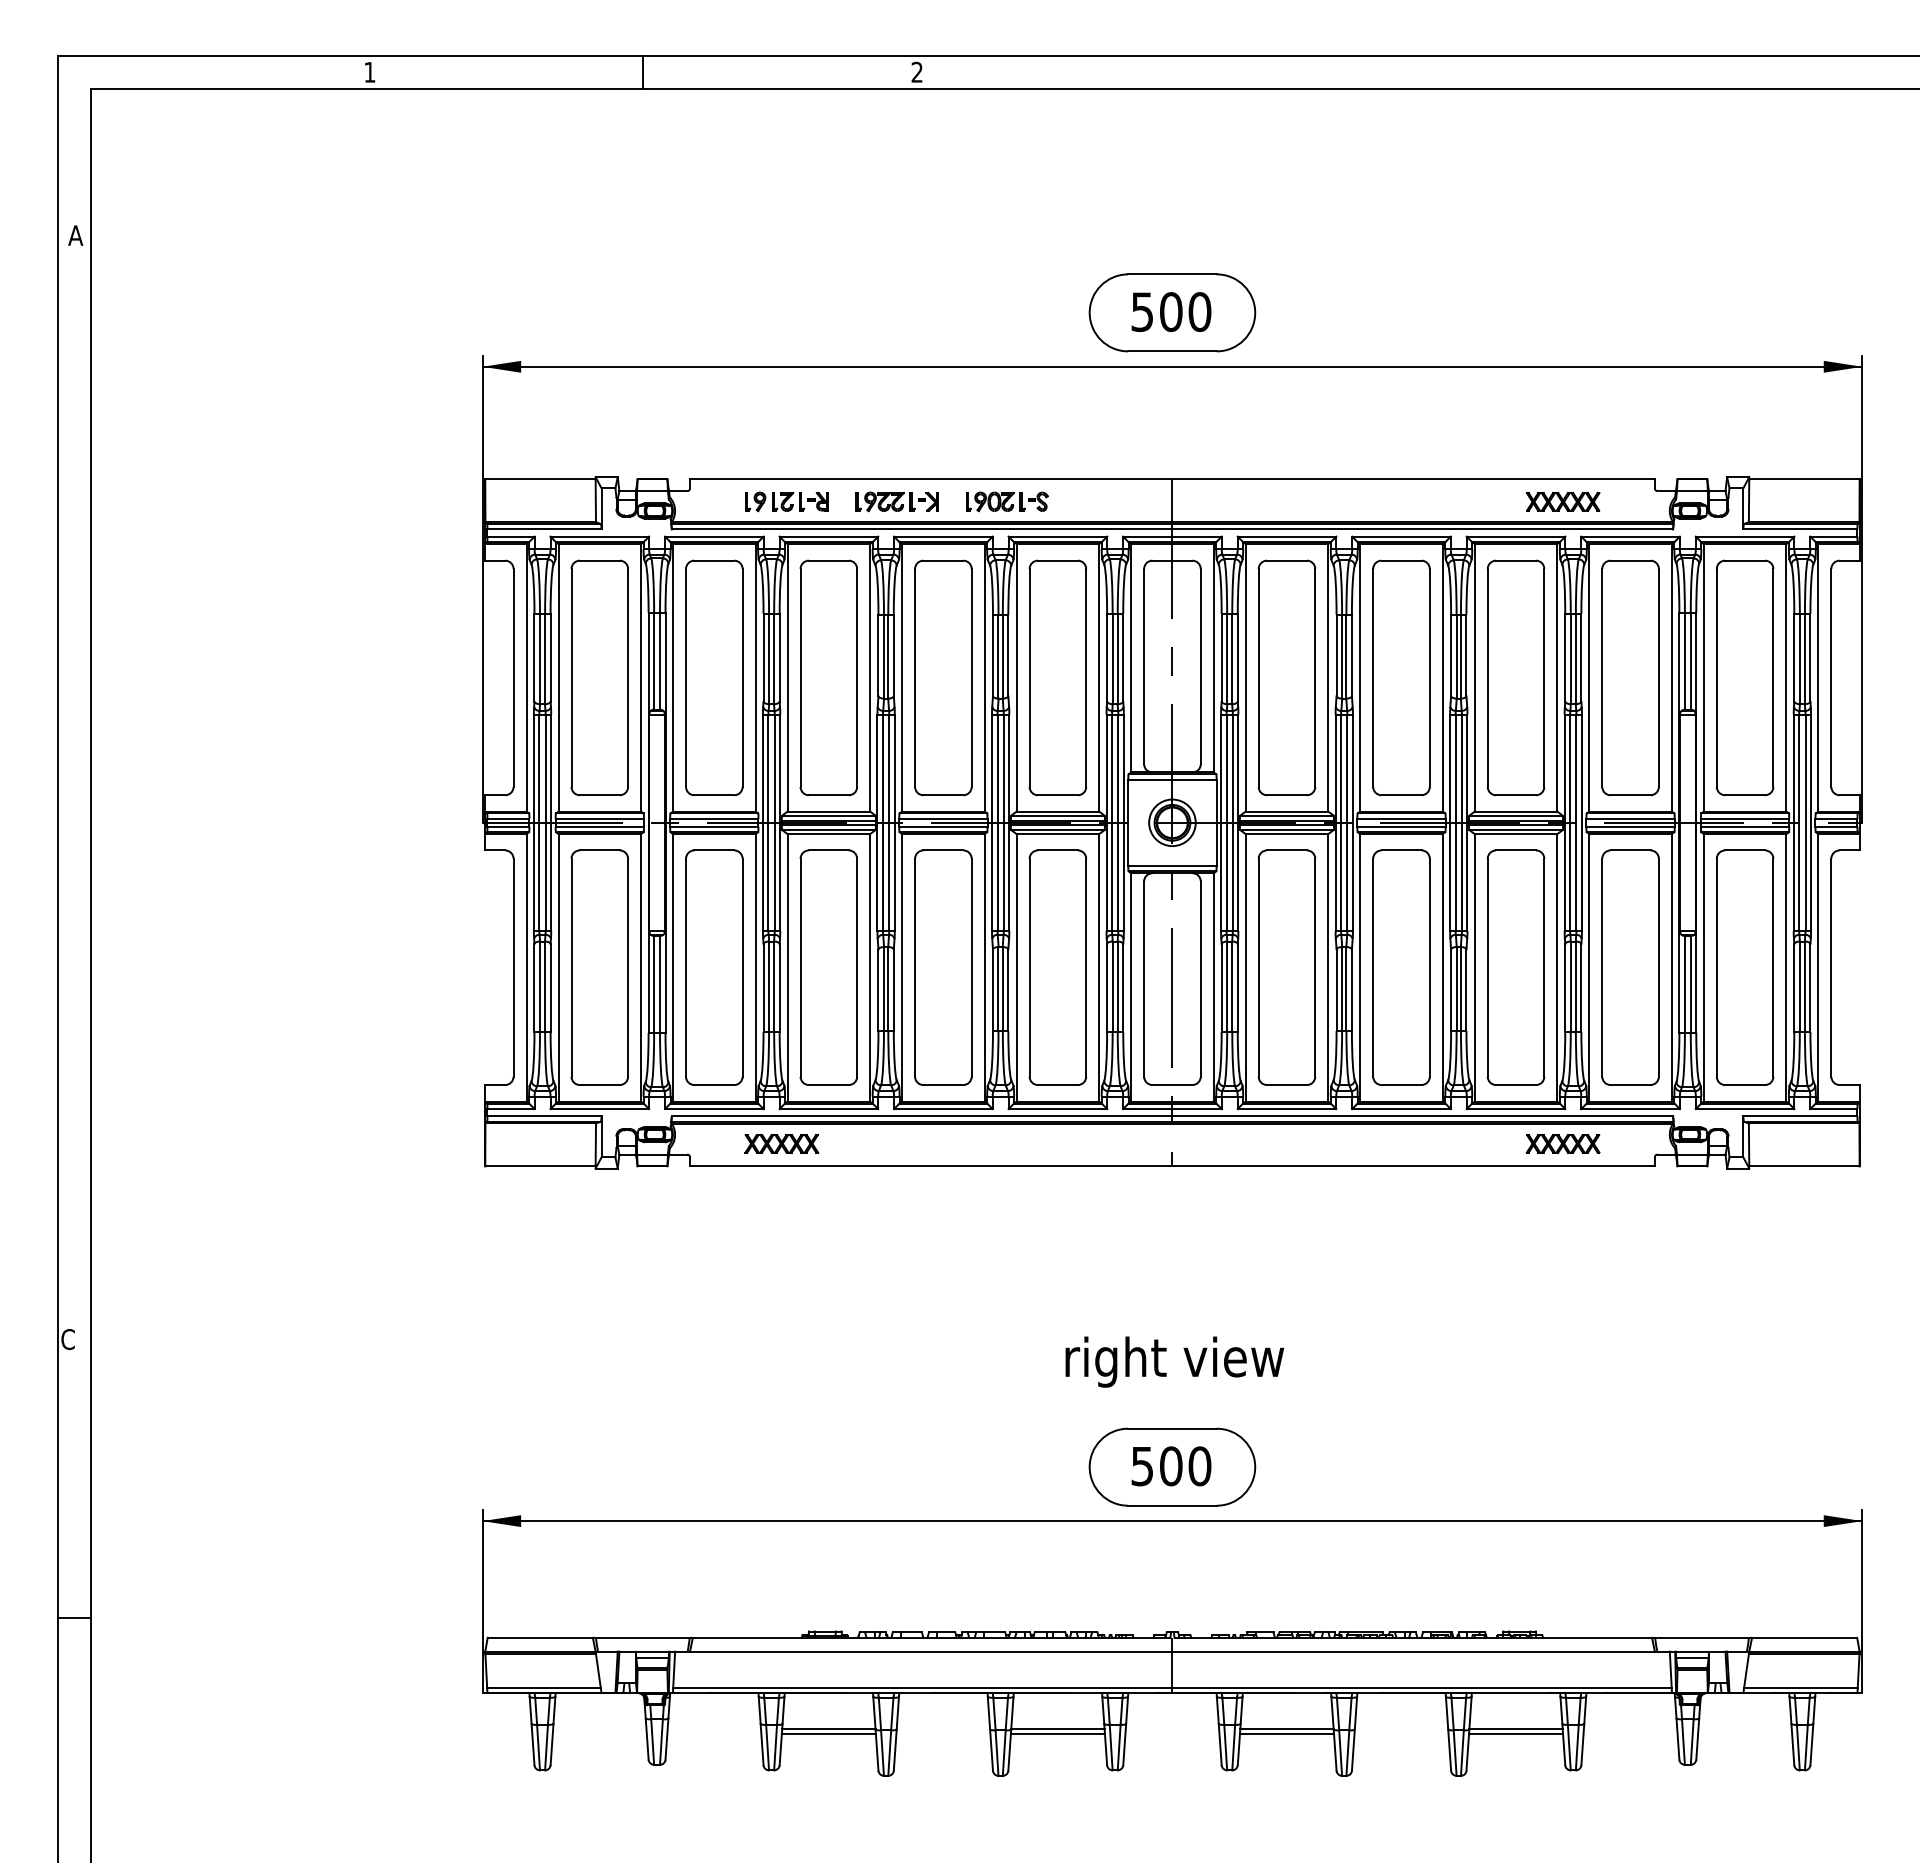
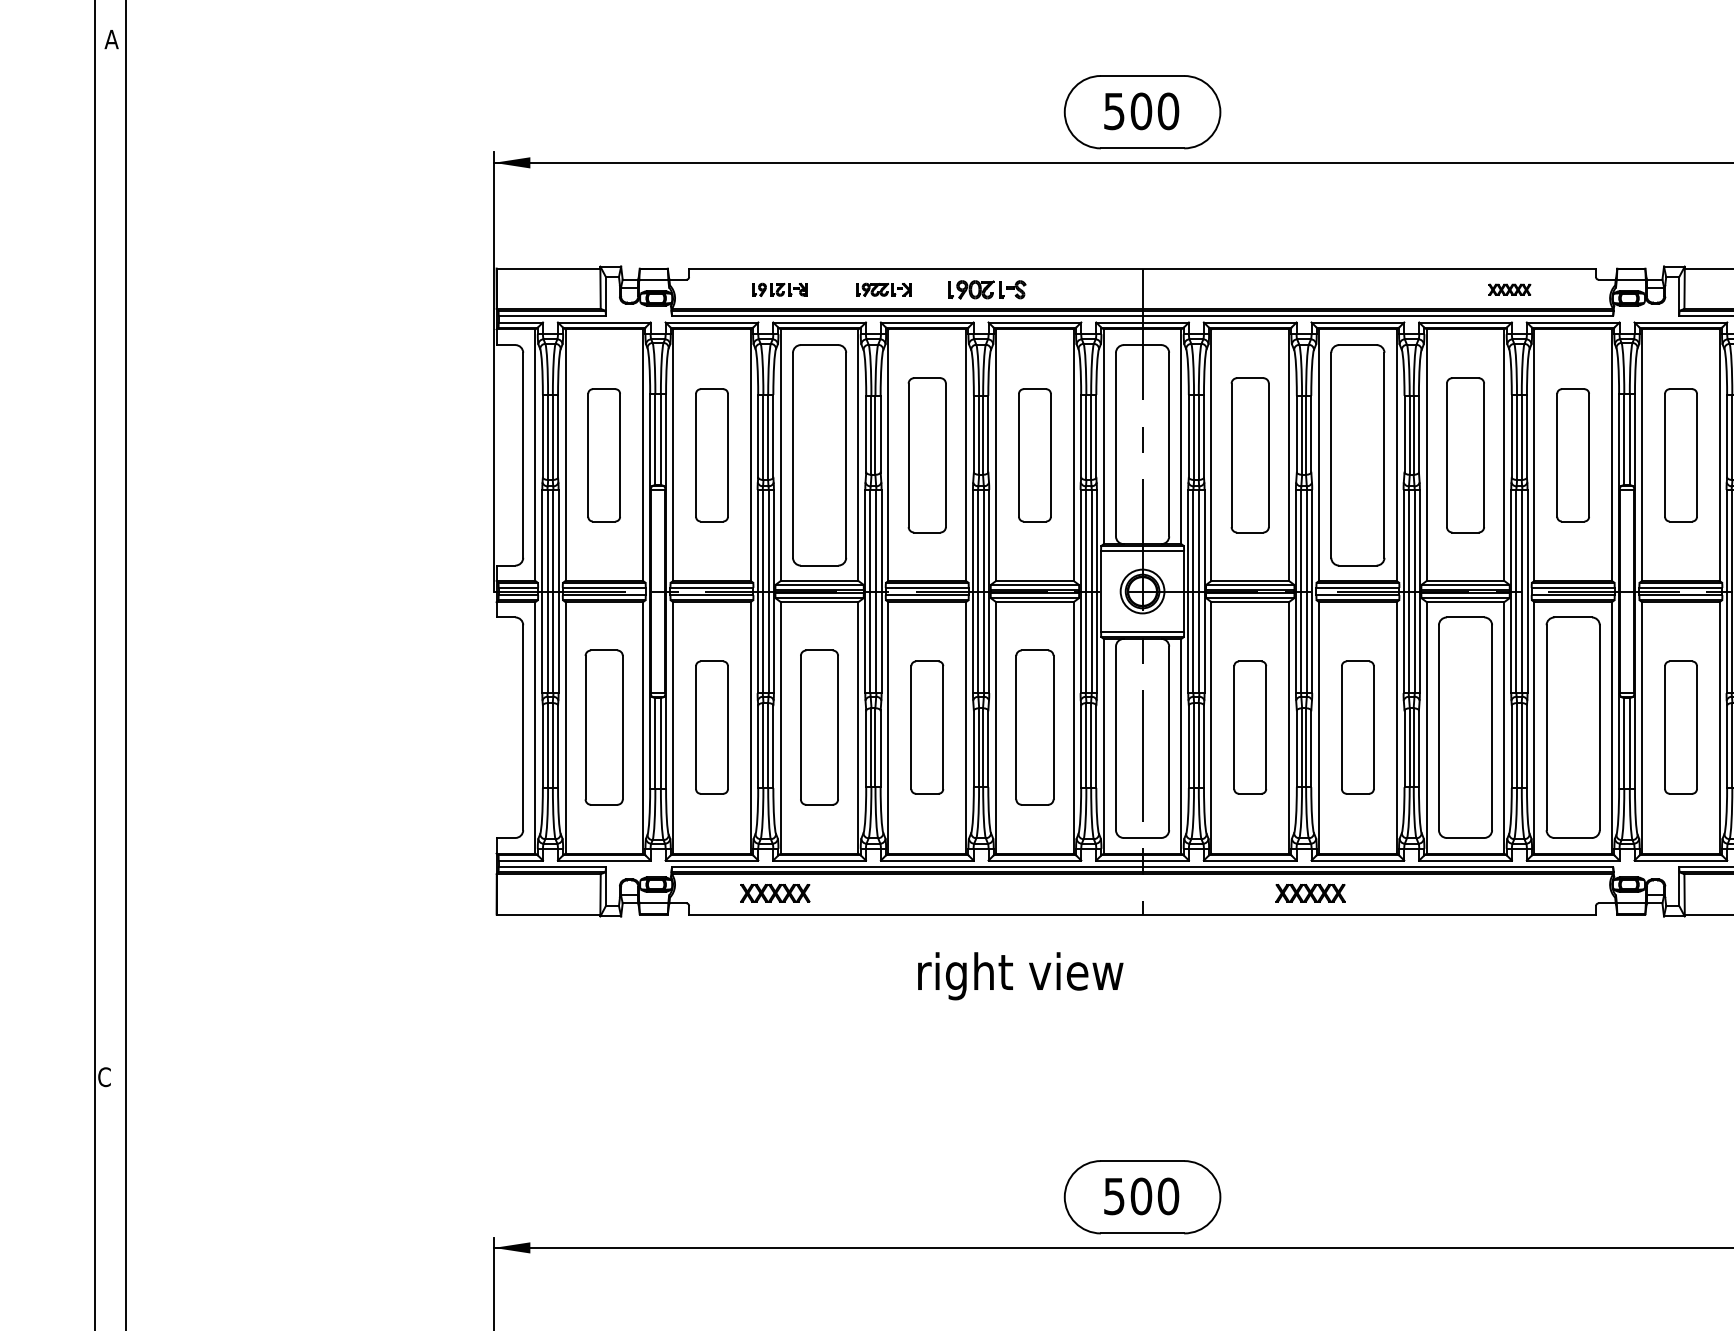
part: (786, 501) -> (779, 289), size x0.7
part: (896, 501) -> (883, 289), size x0.7
part: (1562, 501) -> (1509, 289), size x0.6
part: (599, 677) -> (604, 454), size x0.6
part: (714, 677) -> (712, 454), size x0.6
part: (943, 677) -> (927, 454), size x0.7
part: (1057, 677) -> (1034, 454), size x0.6
part: (1286, 677) -> (1249, 454), size x0.7
part: (1515, 677) -> (1465, 454), size x0.7
part: (1630, 677) -> (1573, 454), size x0.6
part: (1745, 677) -> (1681, 454), size x0.6
part: (599, 967) -> (604, 727), size x0.7
part: (714, 967) -> (712, 727), size x0.6
part: (828, 967) -> (819, 727), size x0.7
part: (943, 967) -> (927, 727), size x0.6
part: (1057, 967) -> (1034, 727), size x0.7
part: (1286, 967) -> (1249, 727), size x0.6
part: (1401, 967) -> (1357, 727), size x0.6
part: (1745, 967) -> (1681, 727), size x0.6
part: (1562, 1143) -> (1309, 892), moved
text: (1174, 1361) -> (1020, 975), moved

